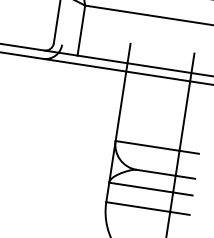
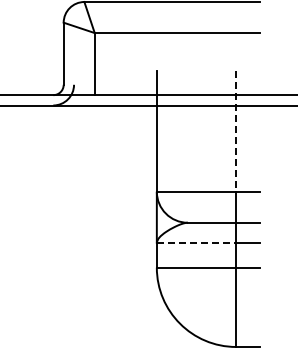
line: (187, 102) -> (236, 131), solid -> dashed
line: (141, 187) -> (196, 243), solid -> dashed

